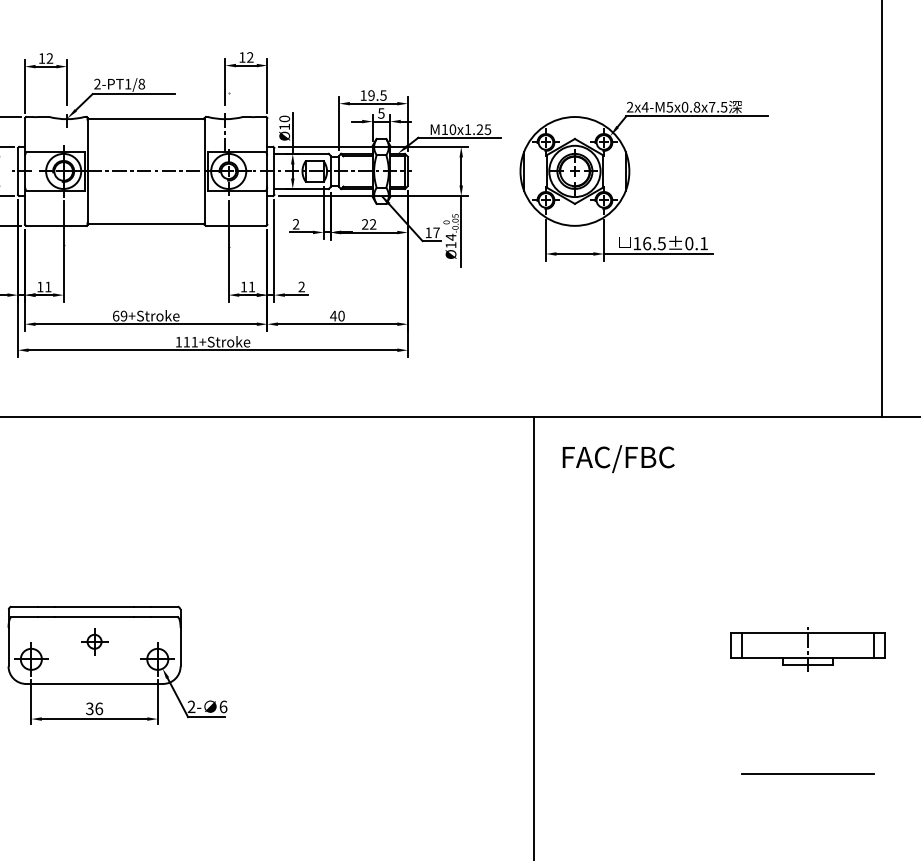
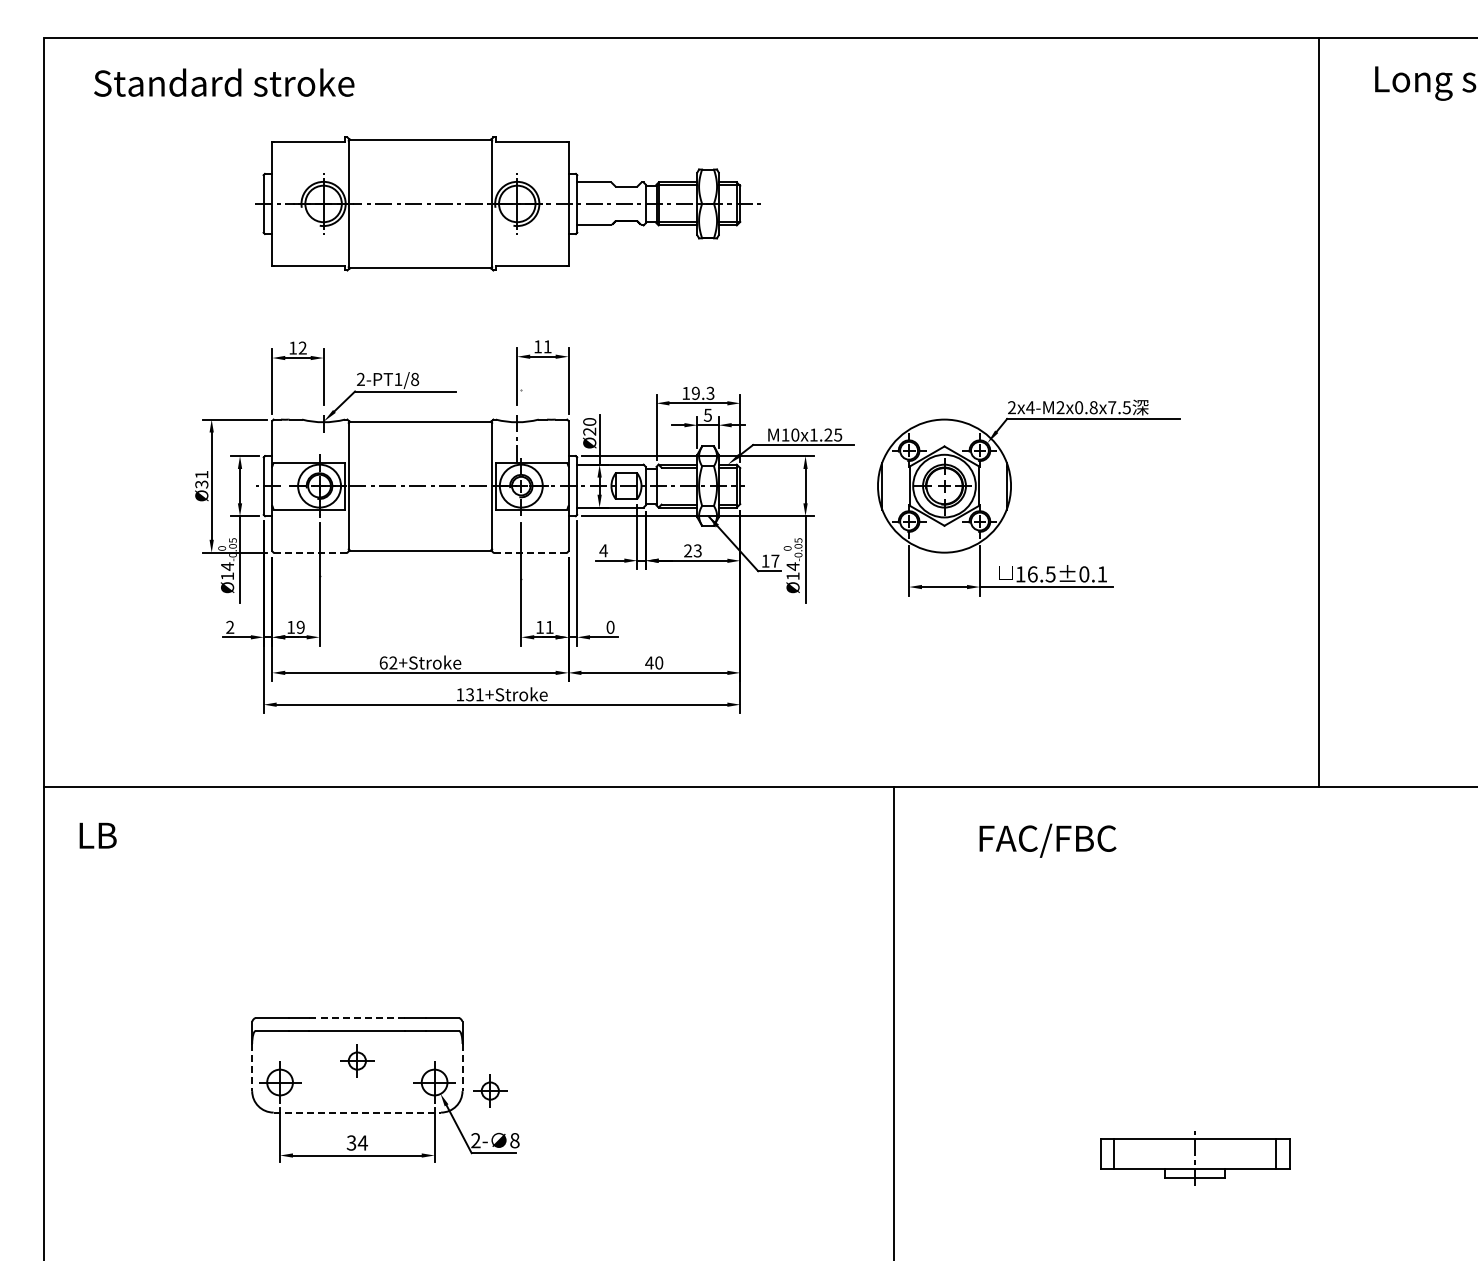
text: (250, 57) -> (547, 346), 12 -> 11
text: (383, 94) -> (710, 392), 19.5 -> 19.3
text: (669, 107) -> (1060, 407), 2x4-M5x0.8x7.5 -> 2x4-M2x0.8x7.5
text: (284, 126) -> (589, 431), Ø10 -> Ø20
text: (295, 224) -> (603, 550), 2 -> 4
text: (372, 224) -> (697, 550), 22 -> 23
line: (56, 225) -> (310, 552), solid -> dashed
line: (236, 225) -> (530, 552), solid -> dashed
text: (48, 286) -> (300, 626), 11 -> 19
text: (301, 286) -> (610, 626), 2 -> 0
text: (124, 316) -> (393, 663), 69+Stroke -> 62+Stroke
text: (186, 341) -> (469, 694), 111+Stroke -> 131+Stroke
text: (618, 458) -> (1047, 840), moved
line: (94, 606) -> (357, 1018), solid -> dashed
line: (8, 647) -> (252, 1067), solid -> dashed
line: (180, 647) -> (462, 1067), solid -> dashed
part: (808, 649) -> (1195, 1158), moved
part: (203, 665) -> (490, 1090), added
line: (94, 683) -> (357, 1112), solid -> dashed
text: (223, 706) -> (514, 1140), 6 -> 8
text: (98, 708) -> (362, 1142), 36 -> 34
line: (808, 773) -> (1229, 1222), removed

